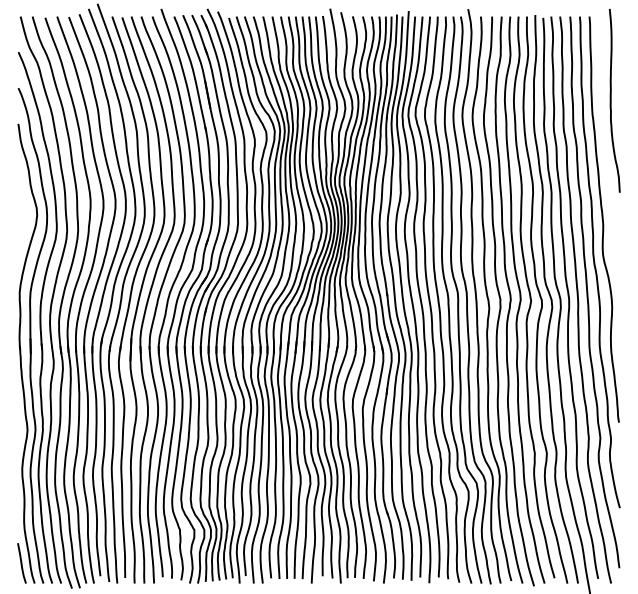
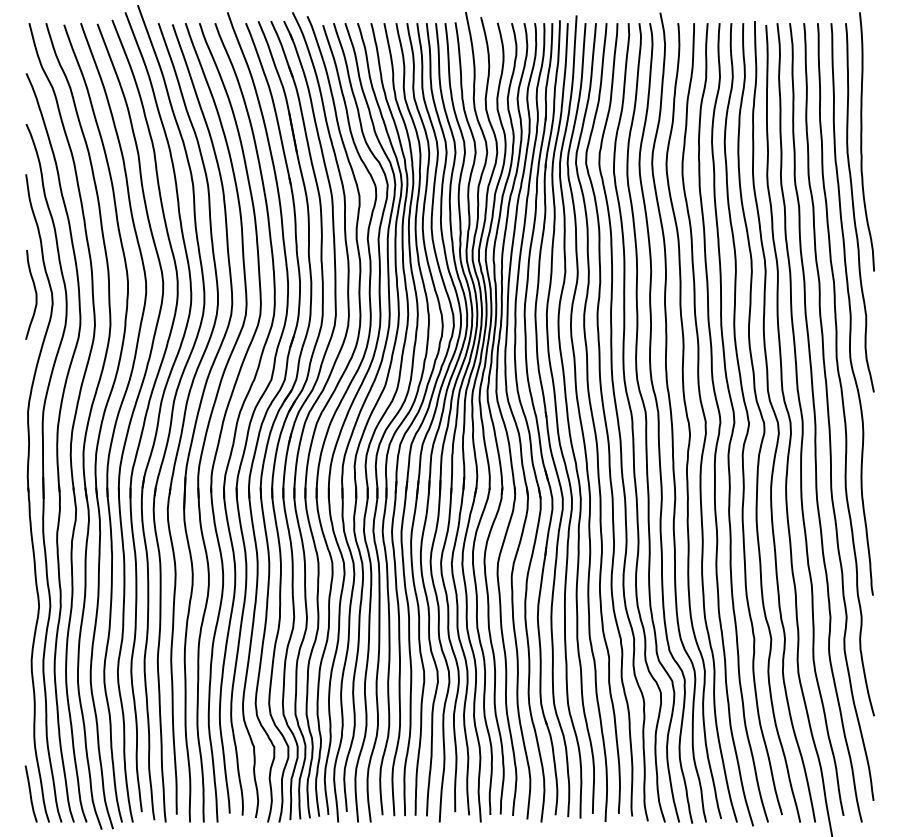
curve: (605, 147) -> (854, 207), added
curve: (24, 209) -> (35, 294), added

